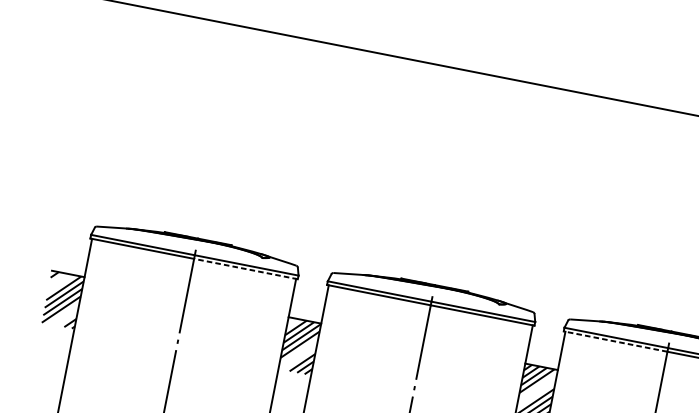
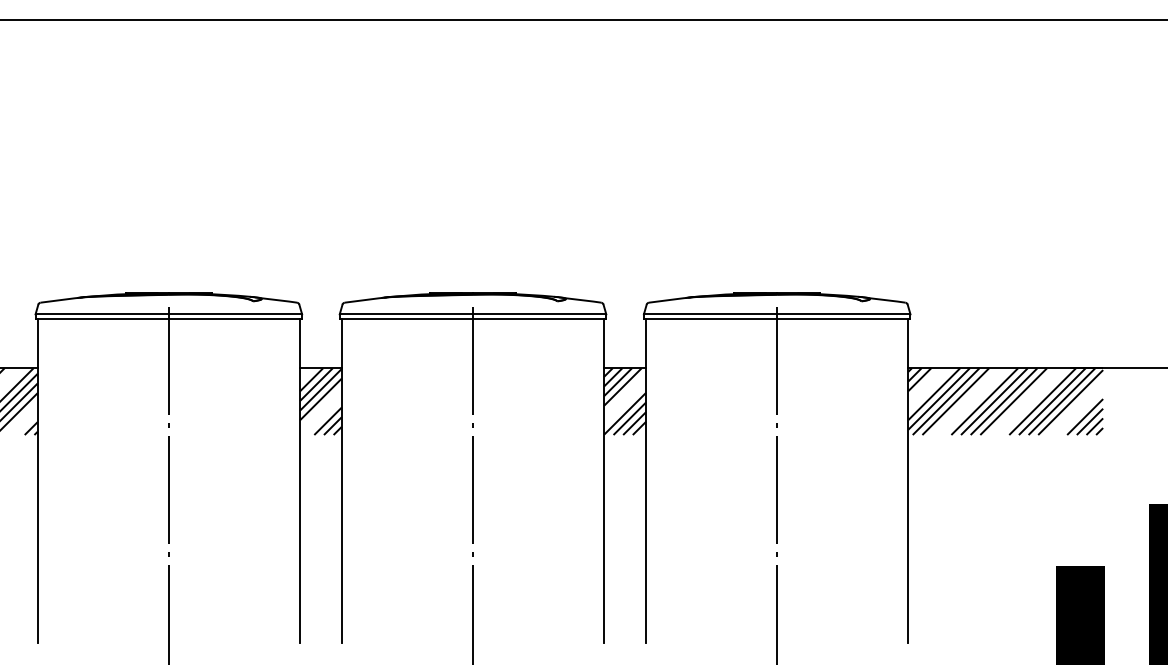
line: (245, 269) -> (235, 319), dashed -> solid
line: (615, 341) -> (710, 319), dashed -> solid

